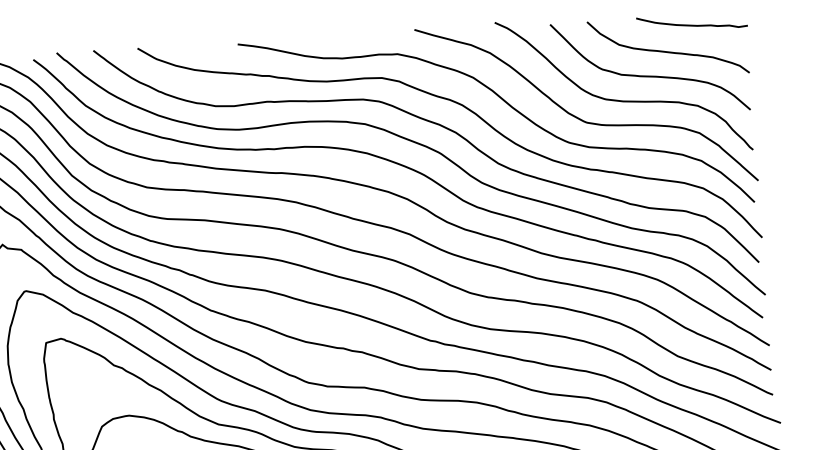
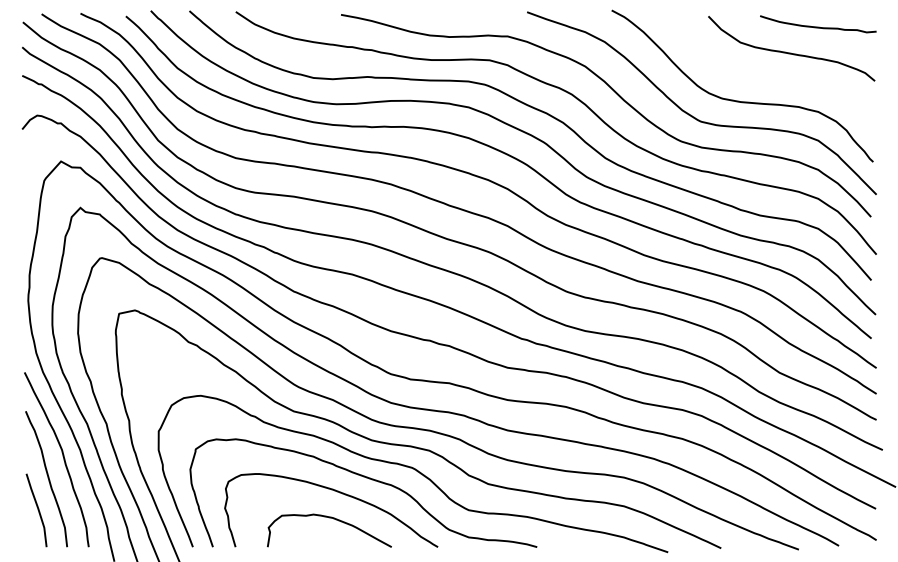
curve: (649, 75) -> (769, 76), removed

